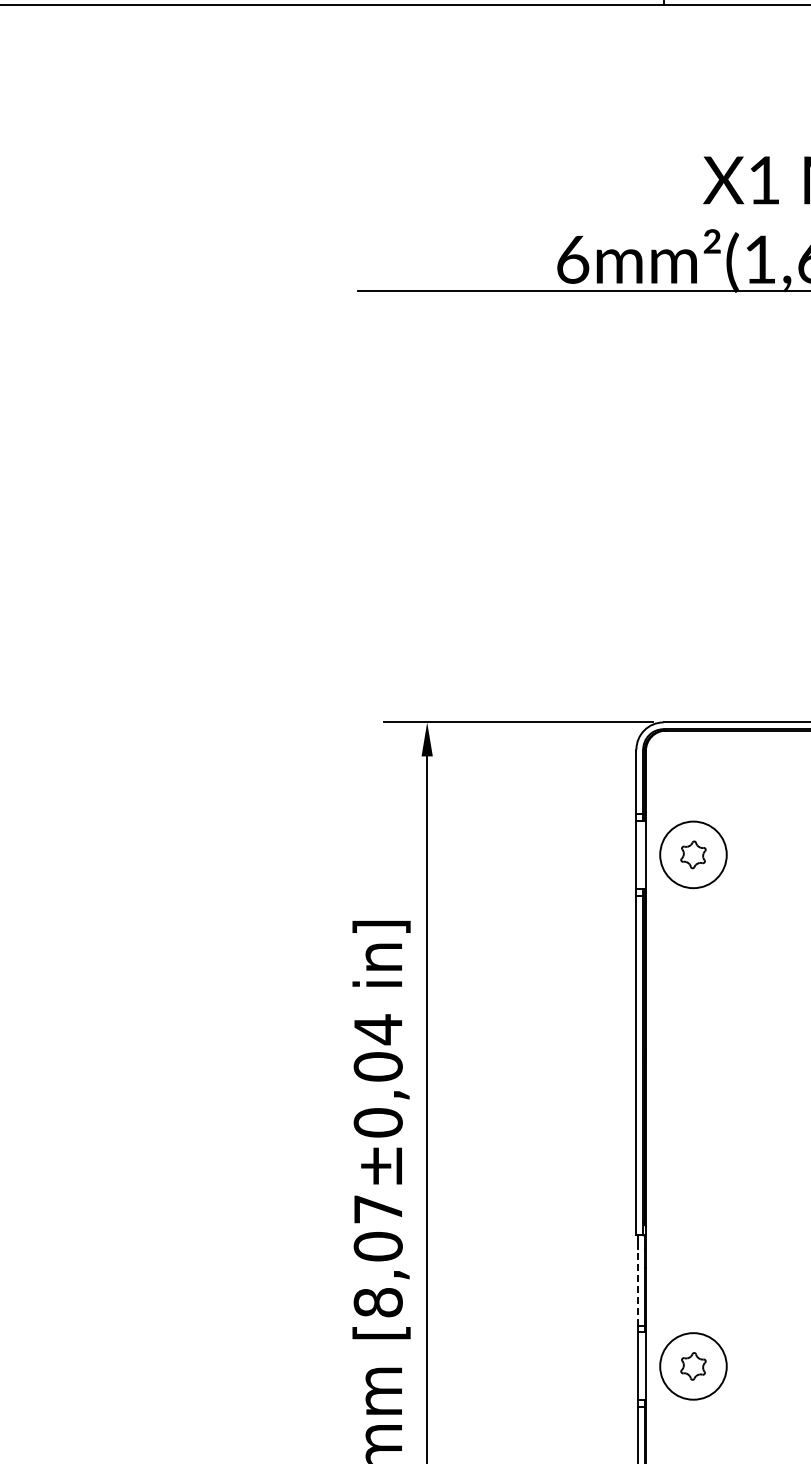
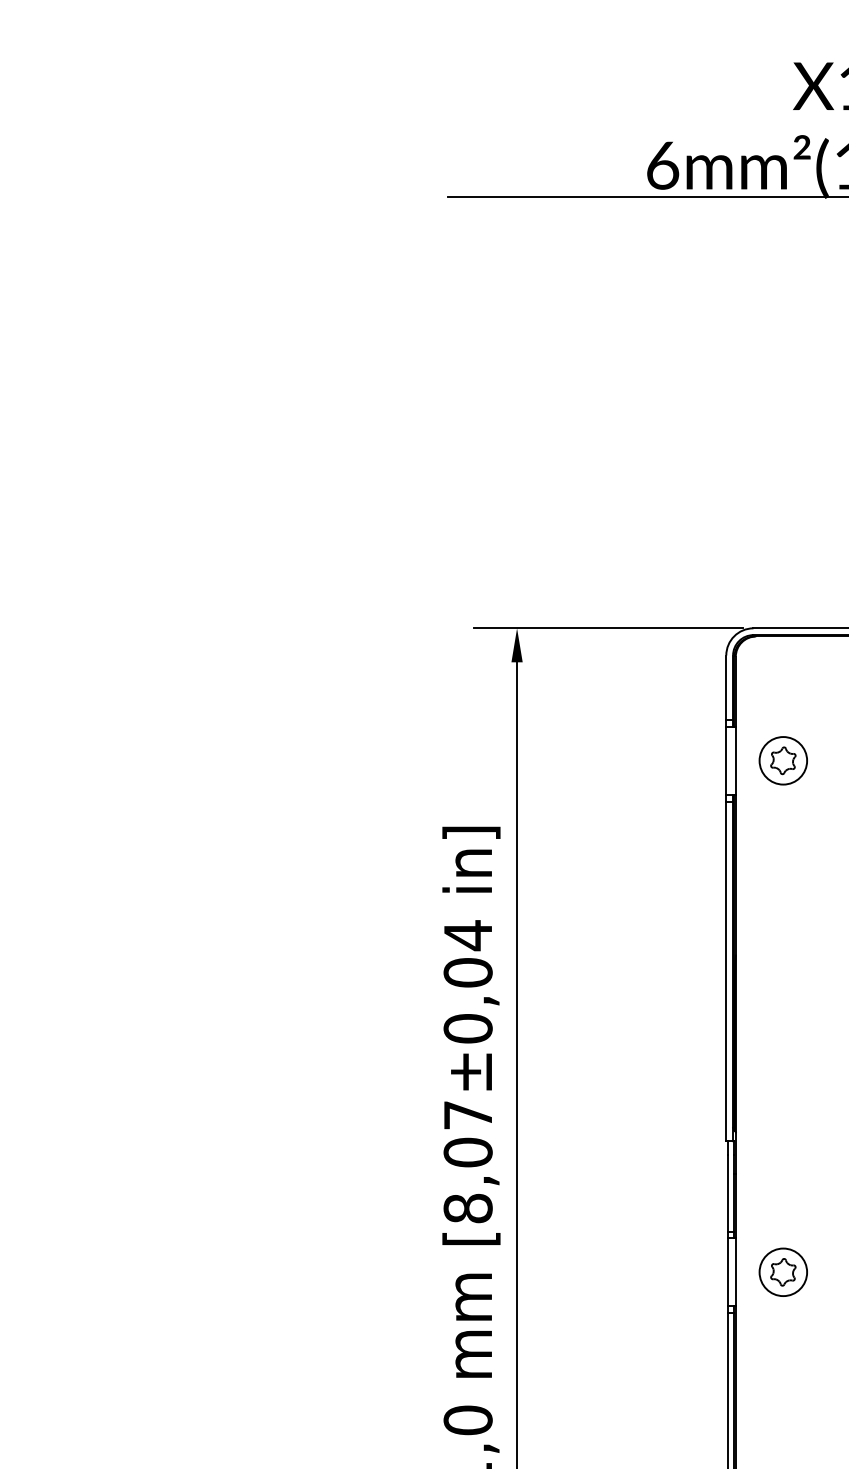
circle: (693, 854) -> (783, 760), size x0.71
line: (637, 1286) -> (727, 1192), dashed -> solid
circle: (693, 1366) -> (783, 1272), size x0.71

